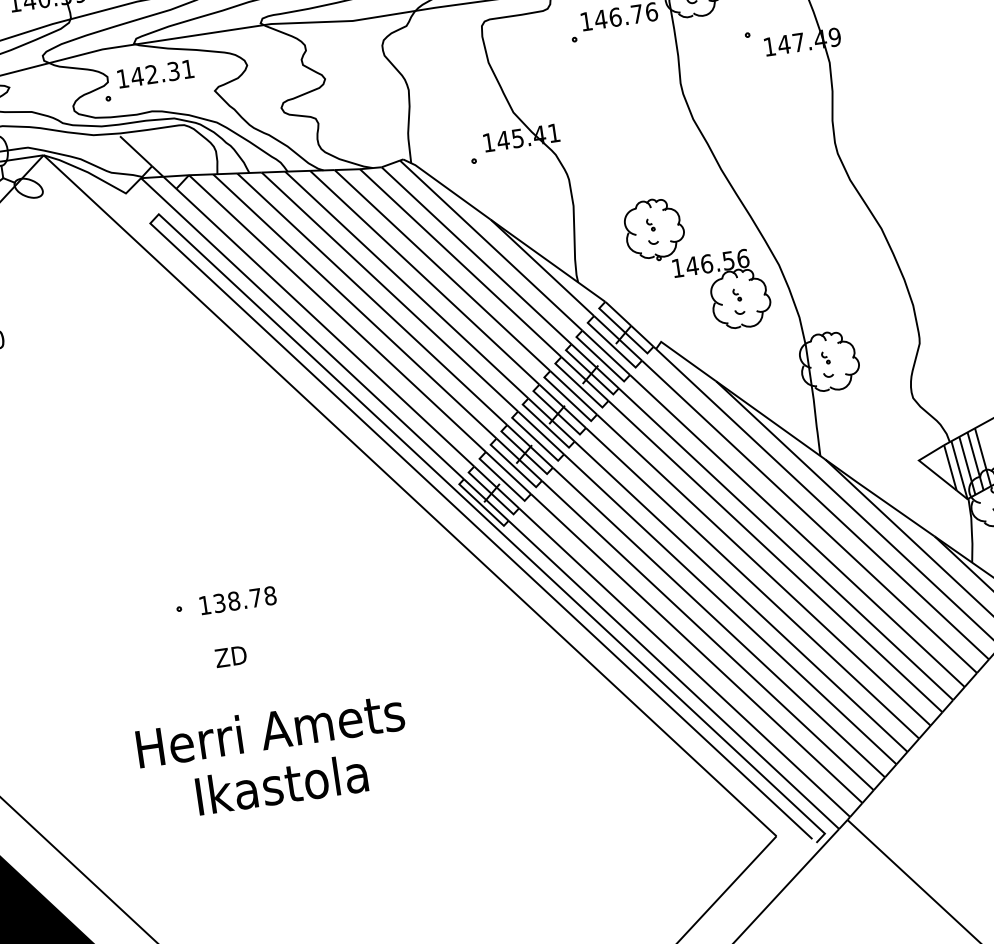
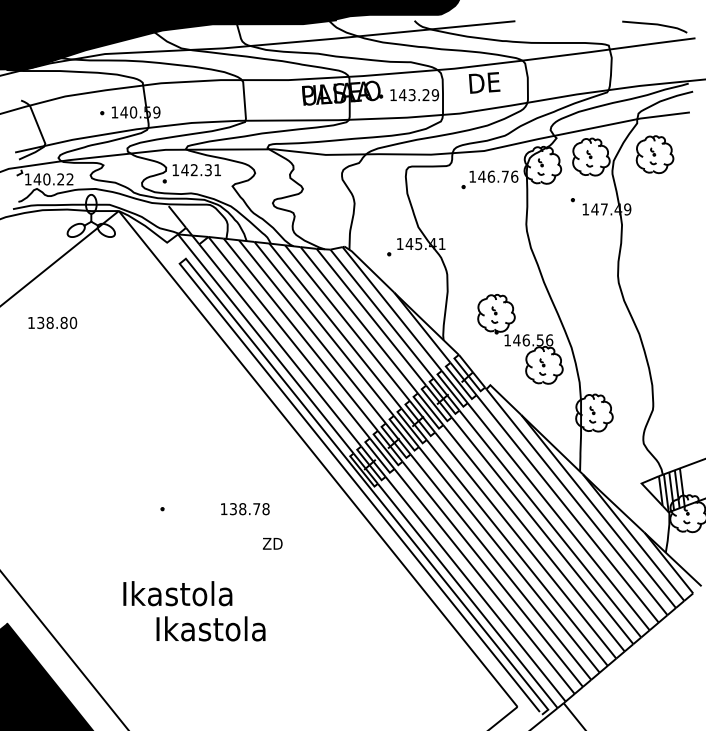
text: (238, 601) -> (245, 509), moved
text: (230, 656) -> (272, 543), moved
text: (273, 729) -> (210, 593), Herri Amets -> Ikastola

